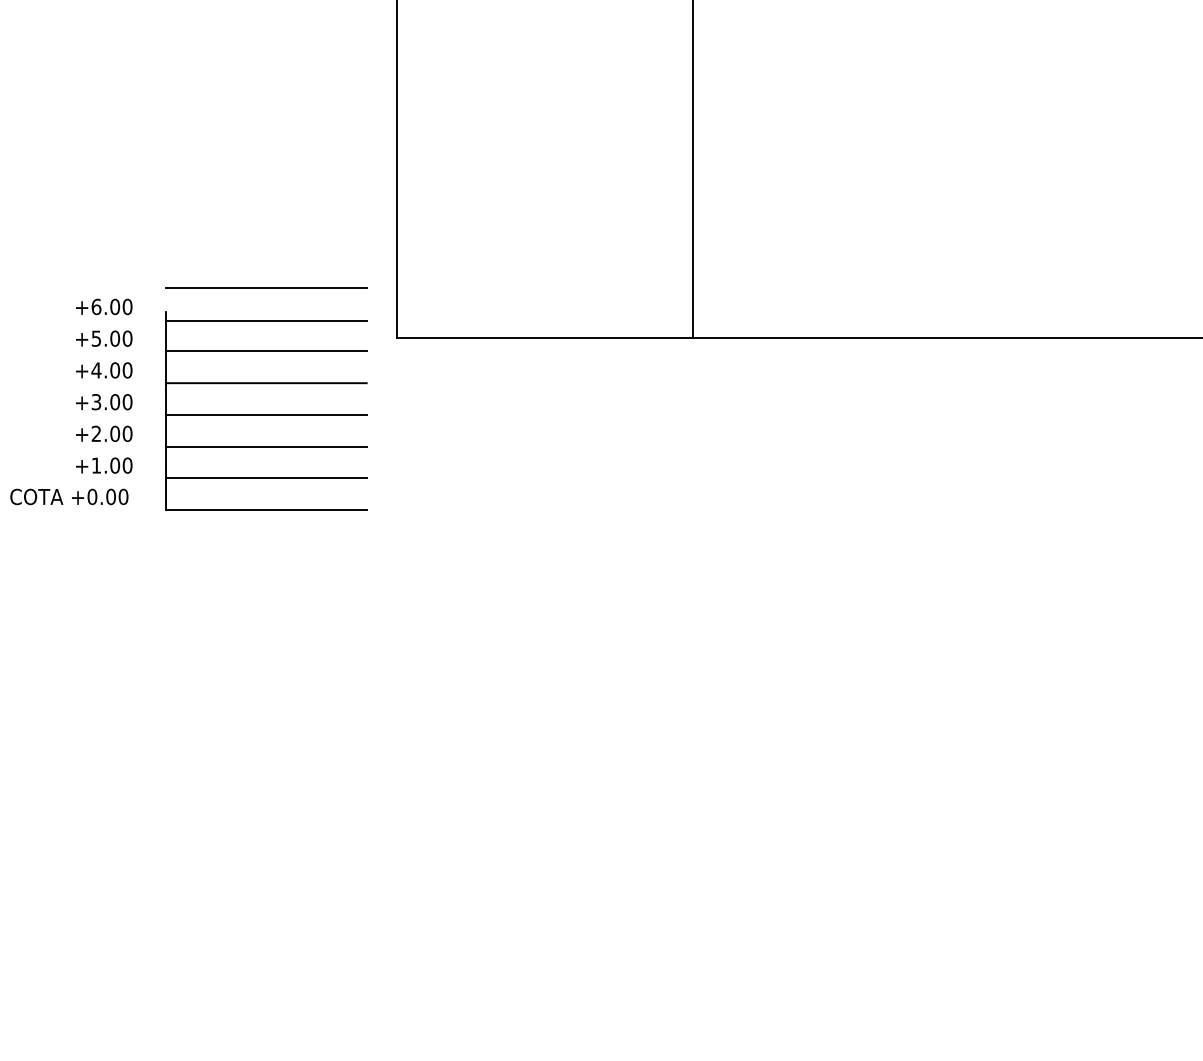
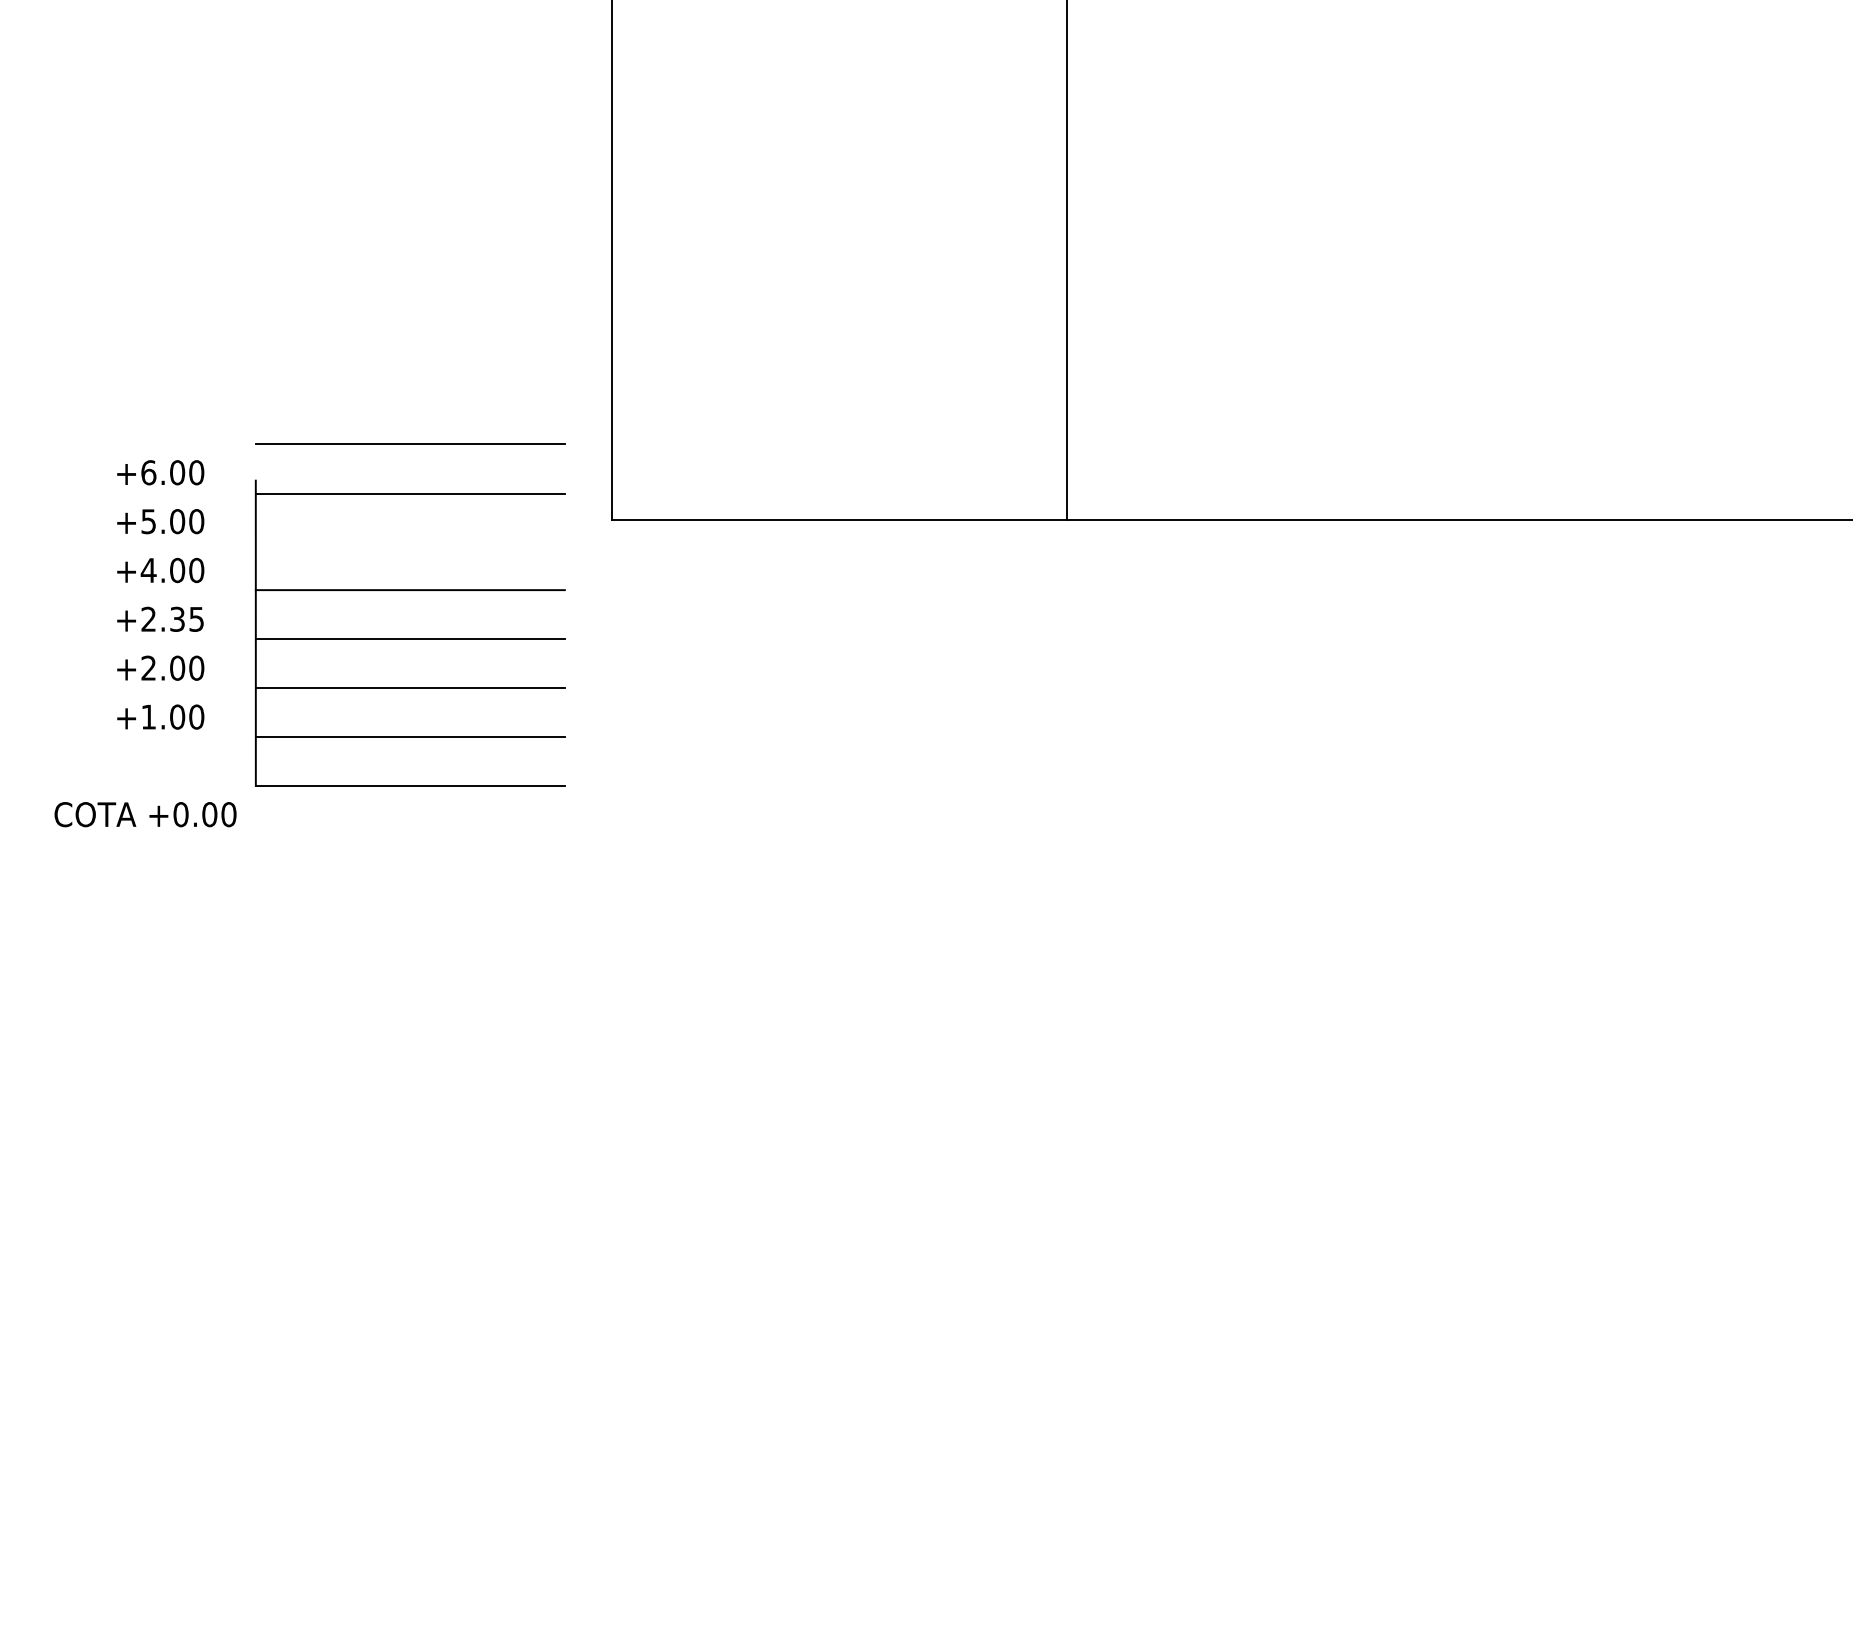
line: (265, 351) -> (409, 541), removed
text: (111, 402) -> (171, 619), +3.00 -> +2.35
text: (69, 496) -> (145, 813), moved

